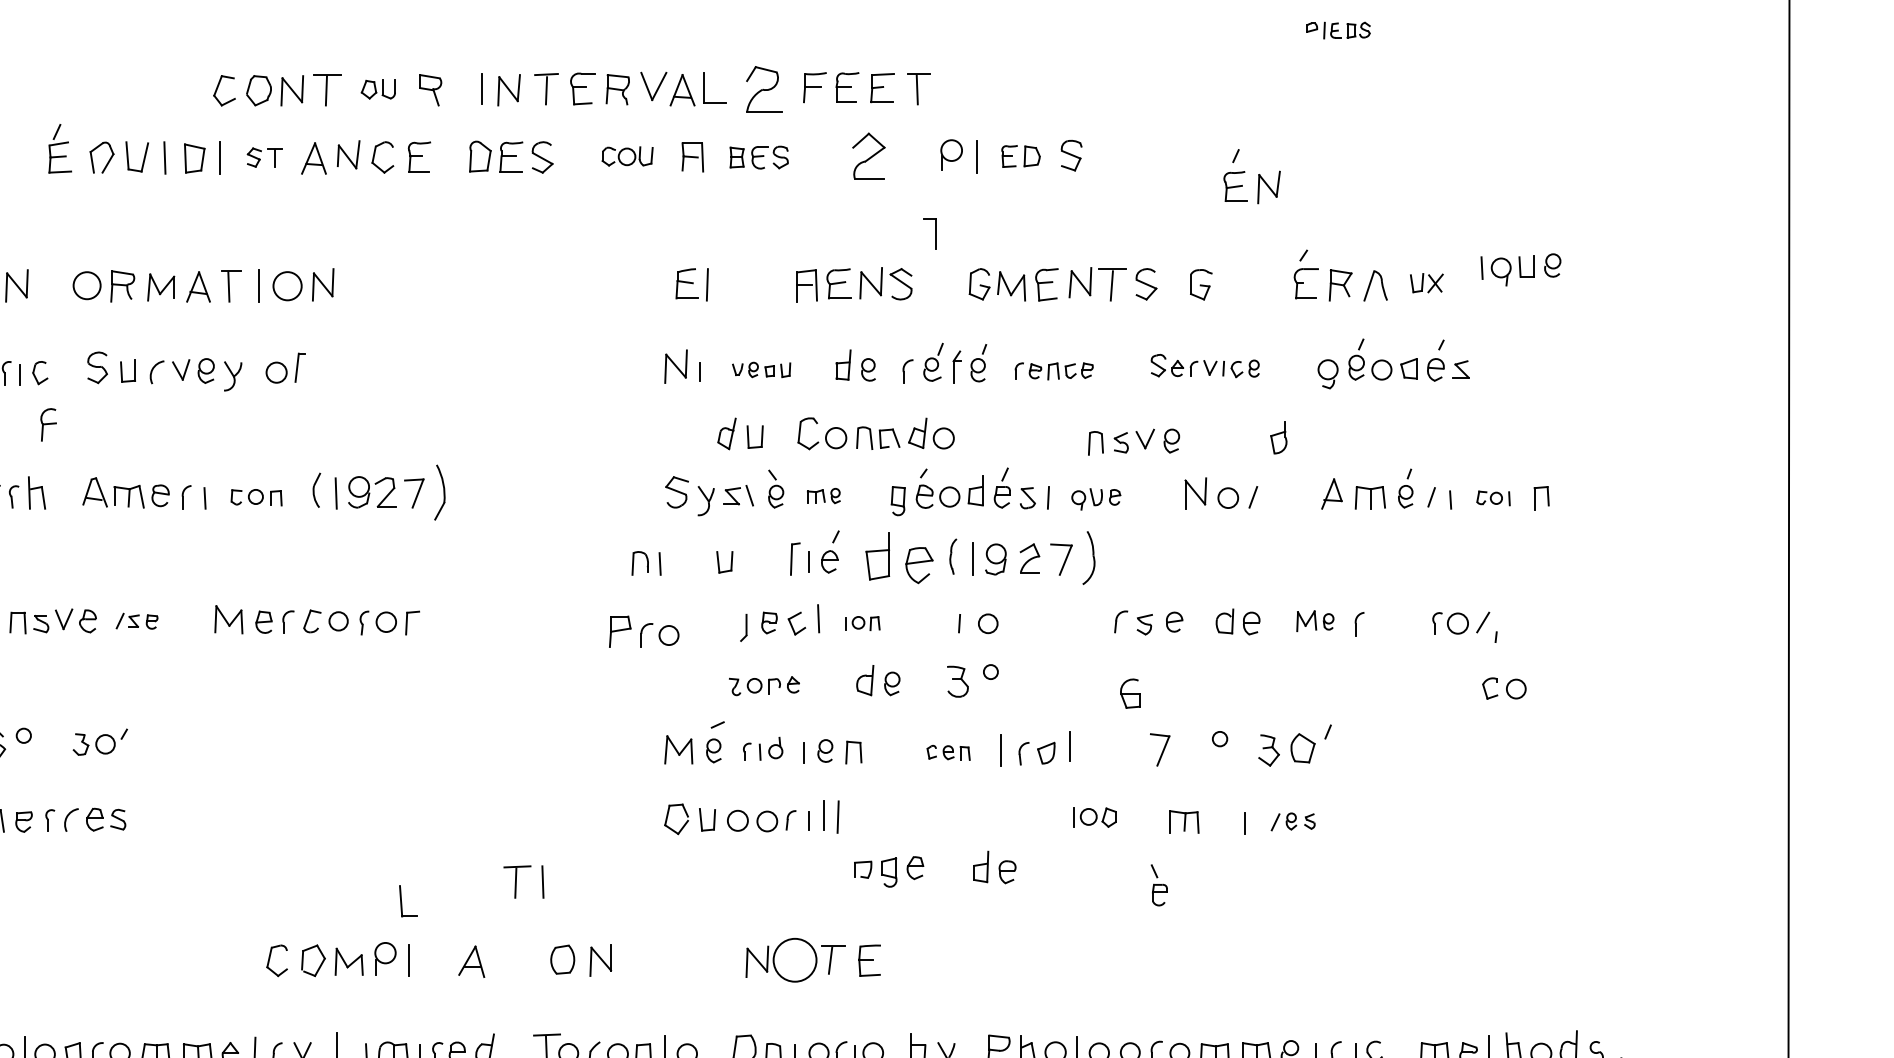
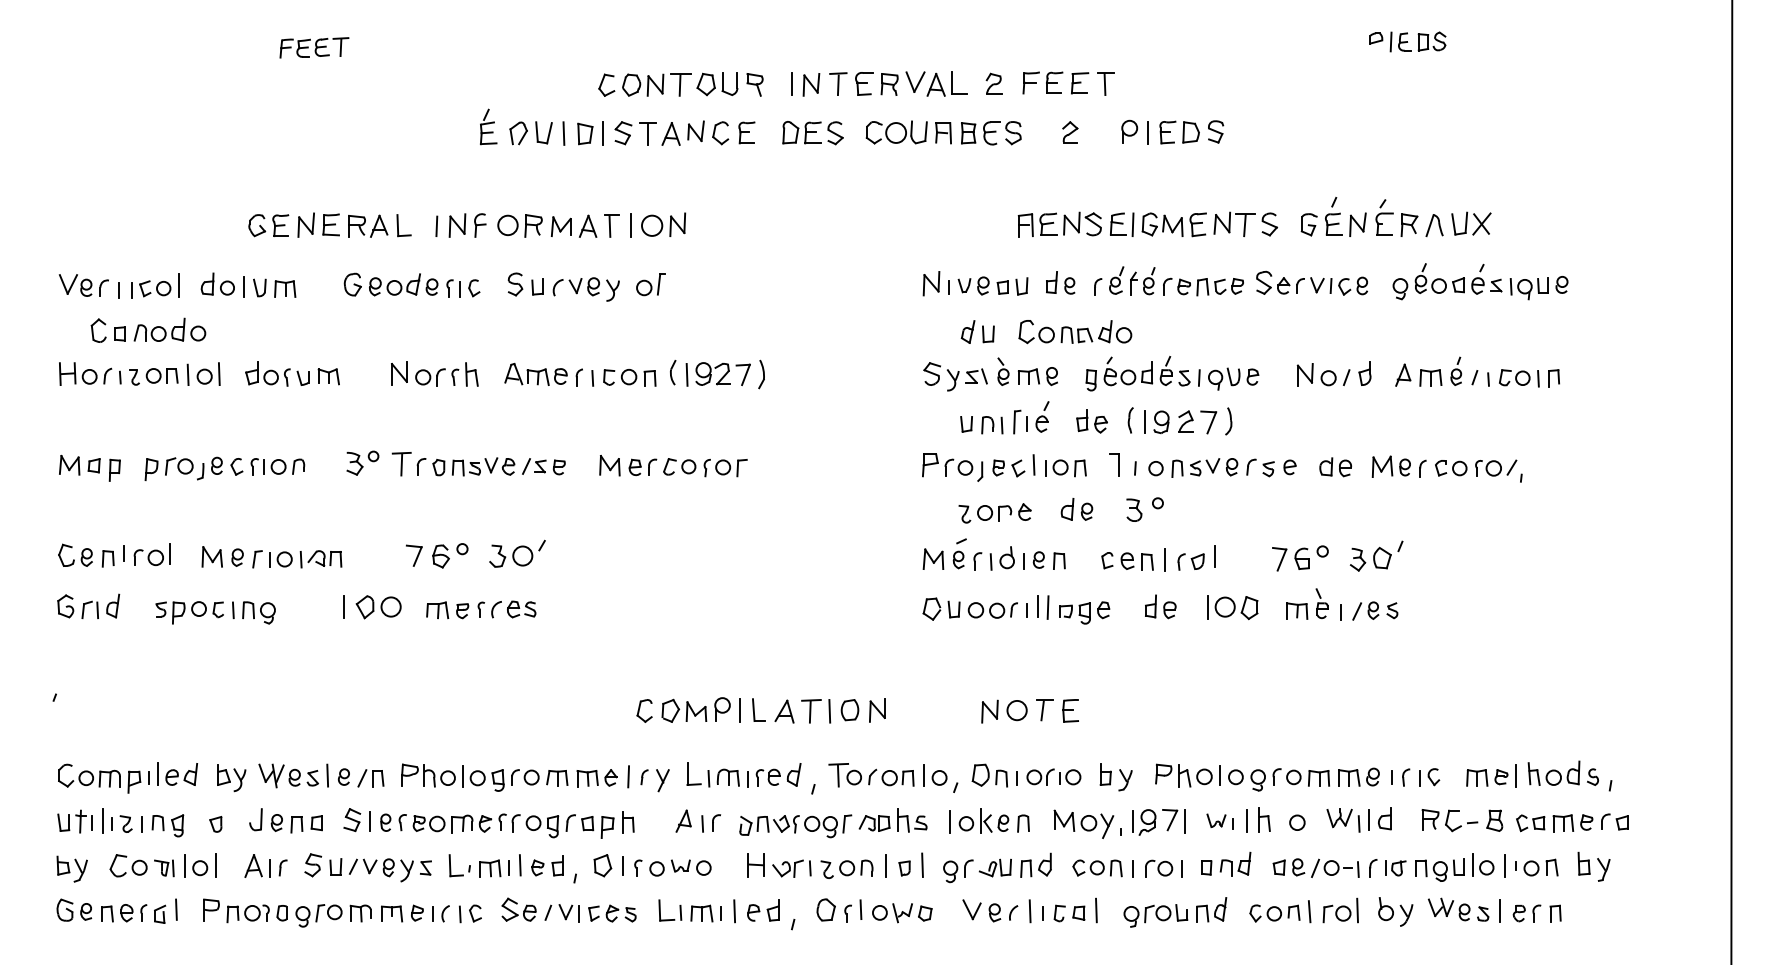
part: (1337, 29) -> (1407, 41), size x1.67
part: (762, 88) -> (993, 83), size x0.62
part: (378, 89) -> (717, 84), size x1.67
part: (627, 156) -> (896, 132), size x1.67
part: (869, 156) -> (1070, 132), size x0.62
part: (1020, 156) -> (1179, 132), size x1.43
part: (264, 157) -> (635, 133), size x1.67
part: (759, 157) -> (991, 133), size x1.43
part: (1251, 175) -> (1345, 216), moved
part: (930, 232) -> (1114, 464), moved
part: (1520, 270) -> (1538, 288), moved
part: (1426, 283) -> (1471, 223), size x1.67
part: (692, 284) -> (1122, 224), moved
part: (1204, 365) -> (1311, 282), size x1.43
part: (760, 369) -> (992, 285), size x1.67
part: (1054, 370) -> (1203, 286), size x1.43
part: (48, 424) -> (480, 225), moved
part: (1278, 437) -> (1364, 373), moved
part: (1133, 441) -> (1204, 467), moved
part: (439, 492) -> (761, 374), size x0.71
part: (823, 495) -> (1037, 376), size x1.67
part: (256, 497) -> (629, 377), size x1.43
part: (1095, 498) -> (1233, 378), size x1.43
part: (1493, 498) -> (1519, 378), size x1.67
part: (898, 558) -> (1091, 421), size x0.62
part: (1089, 558) -> (1228, 421), size x0.71
part: (646, 563) -> (992, 425), moved
part: (136, 620) -> (543, 466), size x1.43
part: (1314, 620) -> (1390, 466), size x1.43
part: (862, 623) -> (1065, 468), size x1.67
part: (644, 632) -> (947, 465), moved
part: (763, 686) -> (994, 513), size x1.43
part: (1504, 689) -> (1451, 468), moved
part: (1129, 693) -> (1301, 558), moved
part: (100, 741) -> (517, 553), size x1.43
part: (762, 748) -> (993, 558), size x1.43
part: (948, 752) -> (1127, 561), size x1.67
part: (1094, 816) -> (1232, 607), size x1.67
part: (1293, 821) -> (1375, 610), size x1.43
part: (994, 867) -> (1160, 606), moved
part: (888, 871) -> (1084, 612), moved
part: (524, 882) -> (816, 711), moved
part: (1158, 885) -> (1321, 603), moved
part: (407, 900) -> (758, 709), moved
circle: (794, 960) -> (1016, 710), size x0.62

